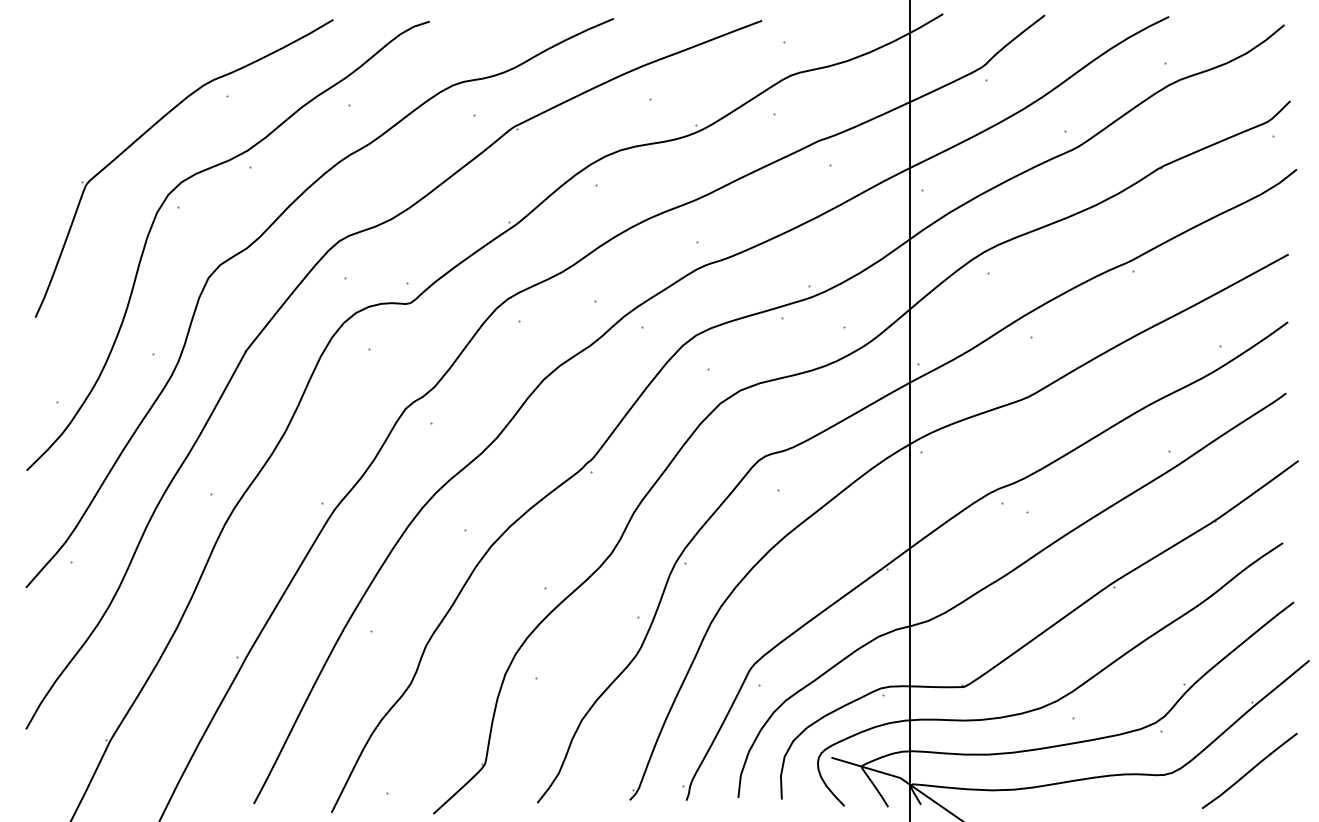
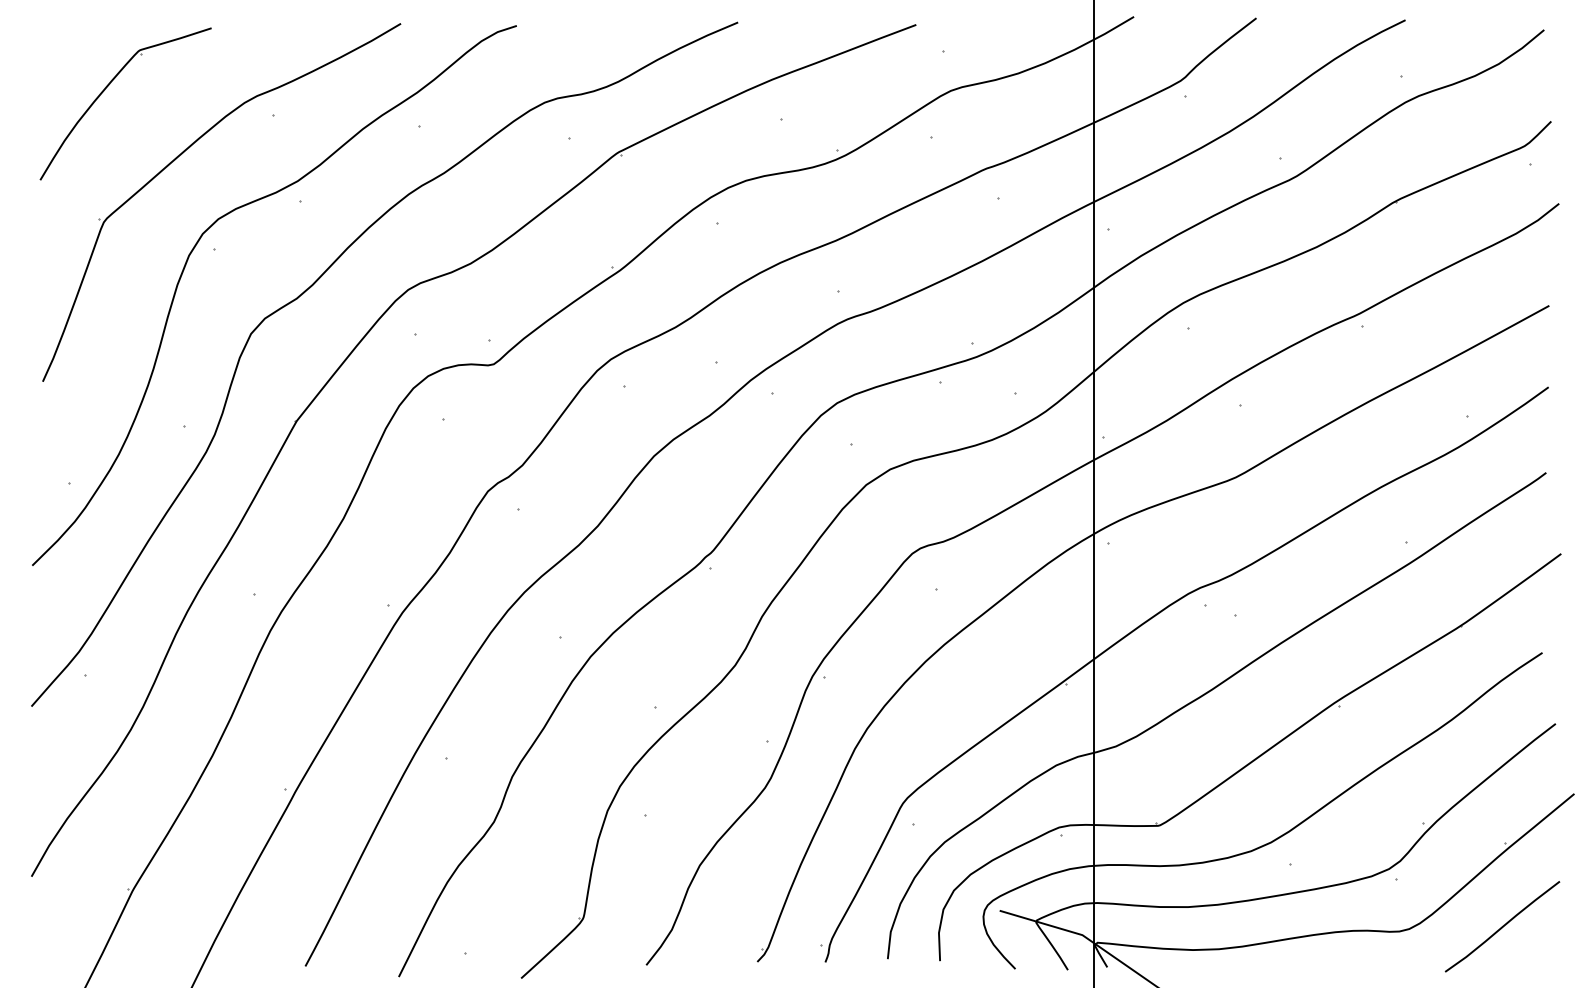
part: (88, 74) -> (106, 89), added

